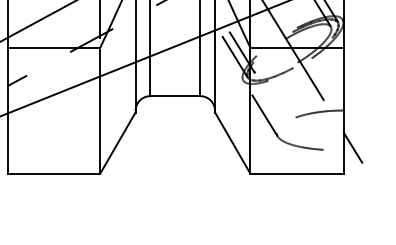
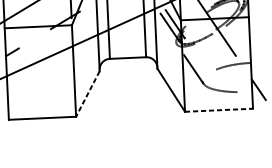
line: (117, 143) -> (87, 94), solid -> dashed
line: (297, 173) -> (219, 110), solid -> dashed

